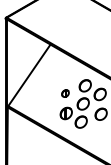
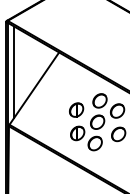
line: (12, 60) -> (14, 71), added
part: (65, 93) -> (76, 109), size x1.67

